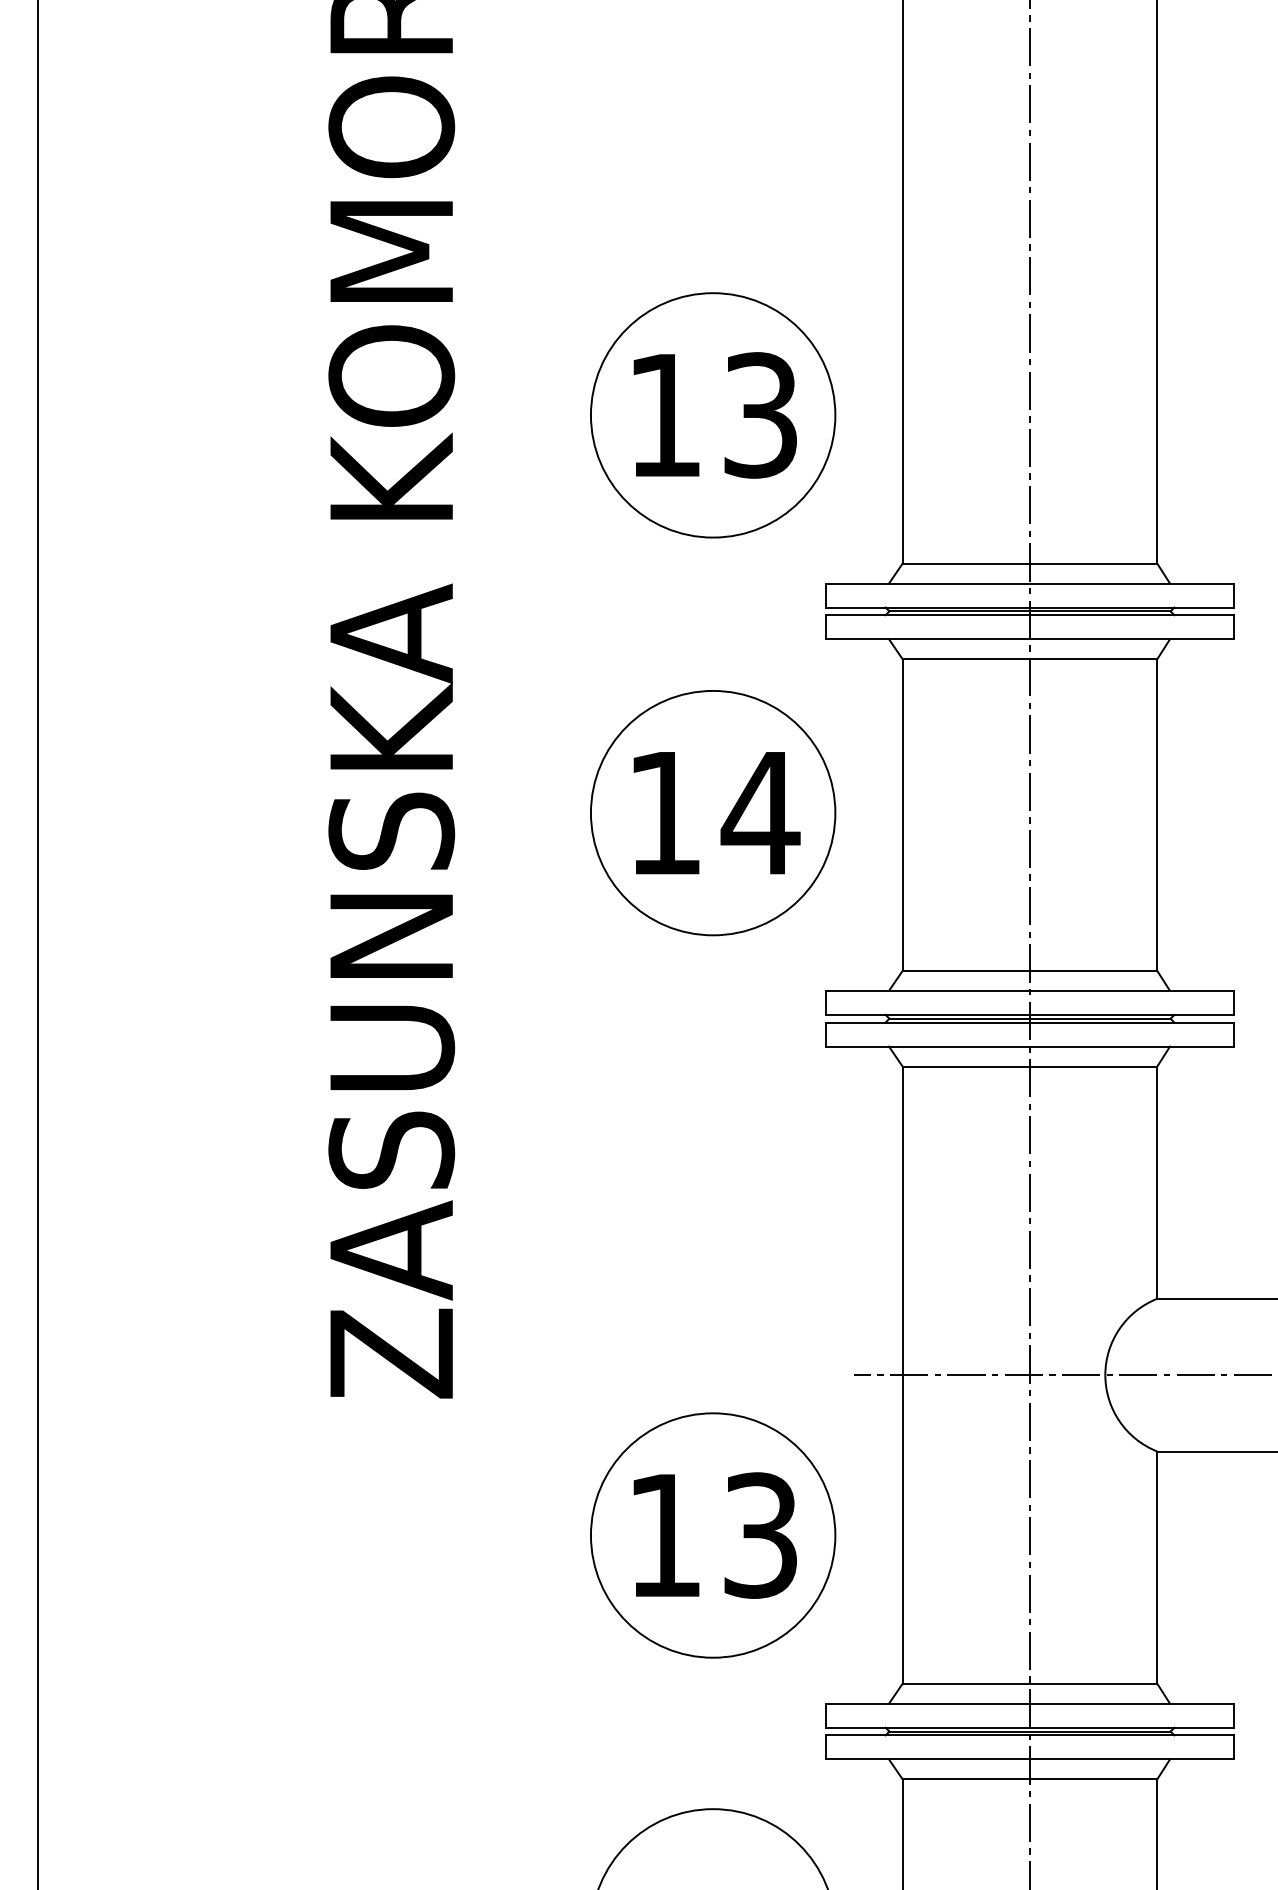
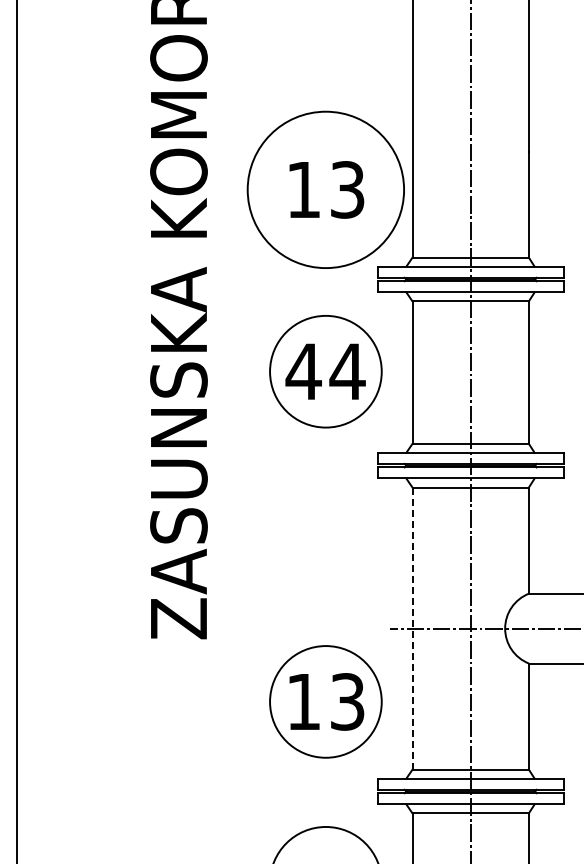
circle: (712, 414) -> (325, 189), size x1.4
text: (664, 812) -> (303, 371), 14 -> 44
line: (902, 1377) -> (412, 629), solid -> dashed

